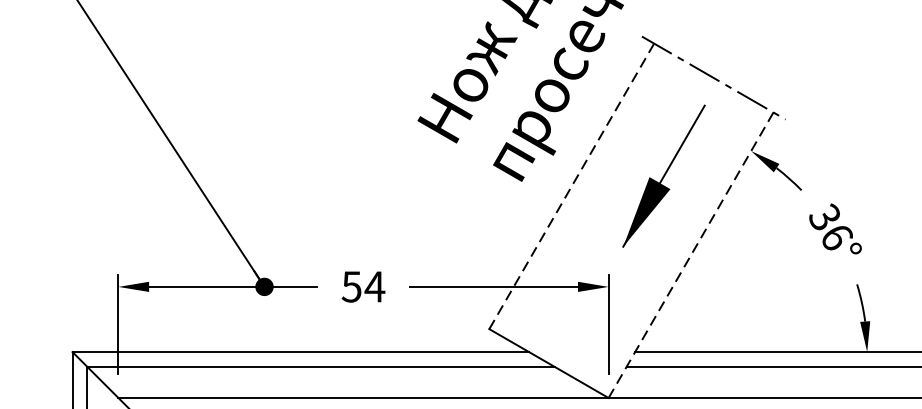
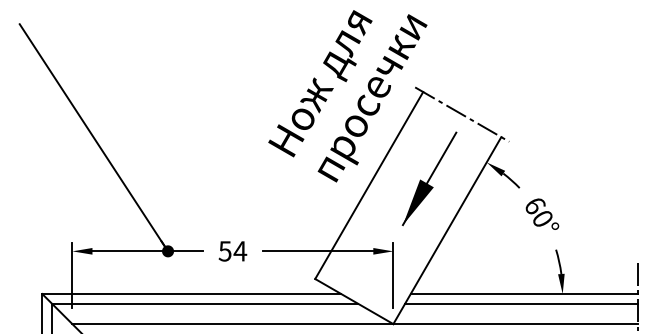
line: (572, 186) -> (369, 185), dashed -> solid
text: (830, 226) -> (538, 211), 36° -> 60°
line: (691, 255) -> (447, 230), dashed -> solid

